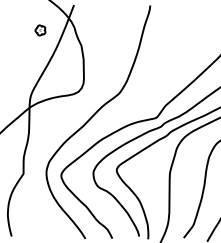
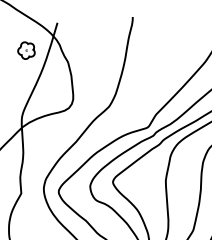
part: (40, 30) -> (26, 50), size x1.67

